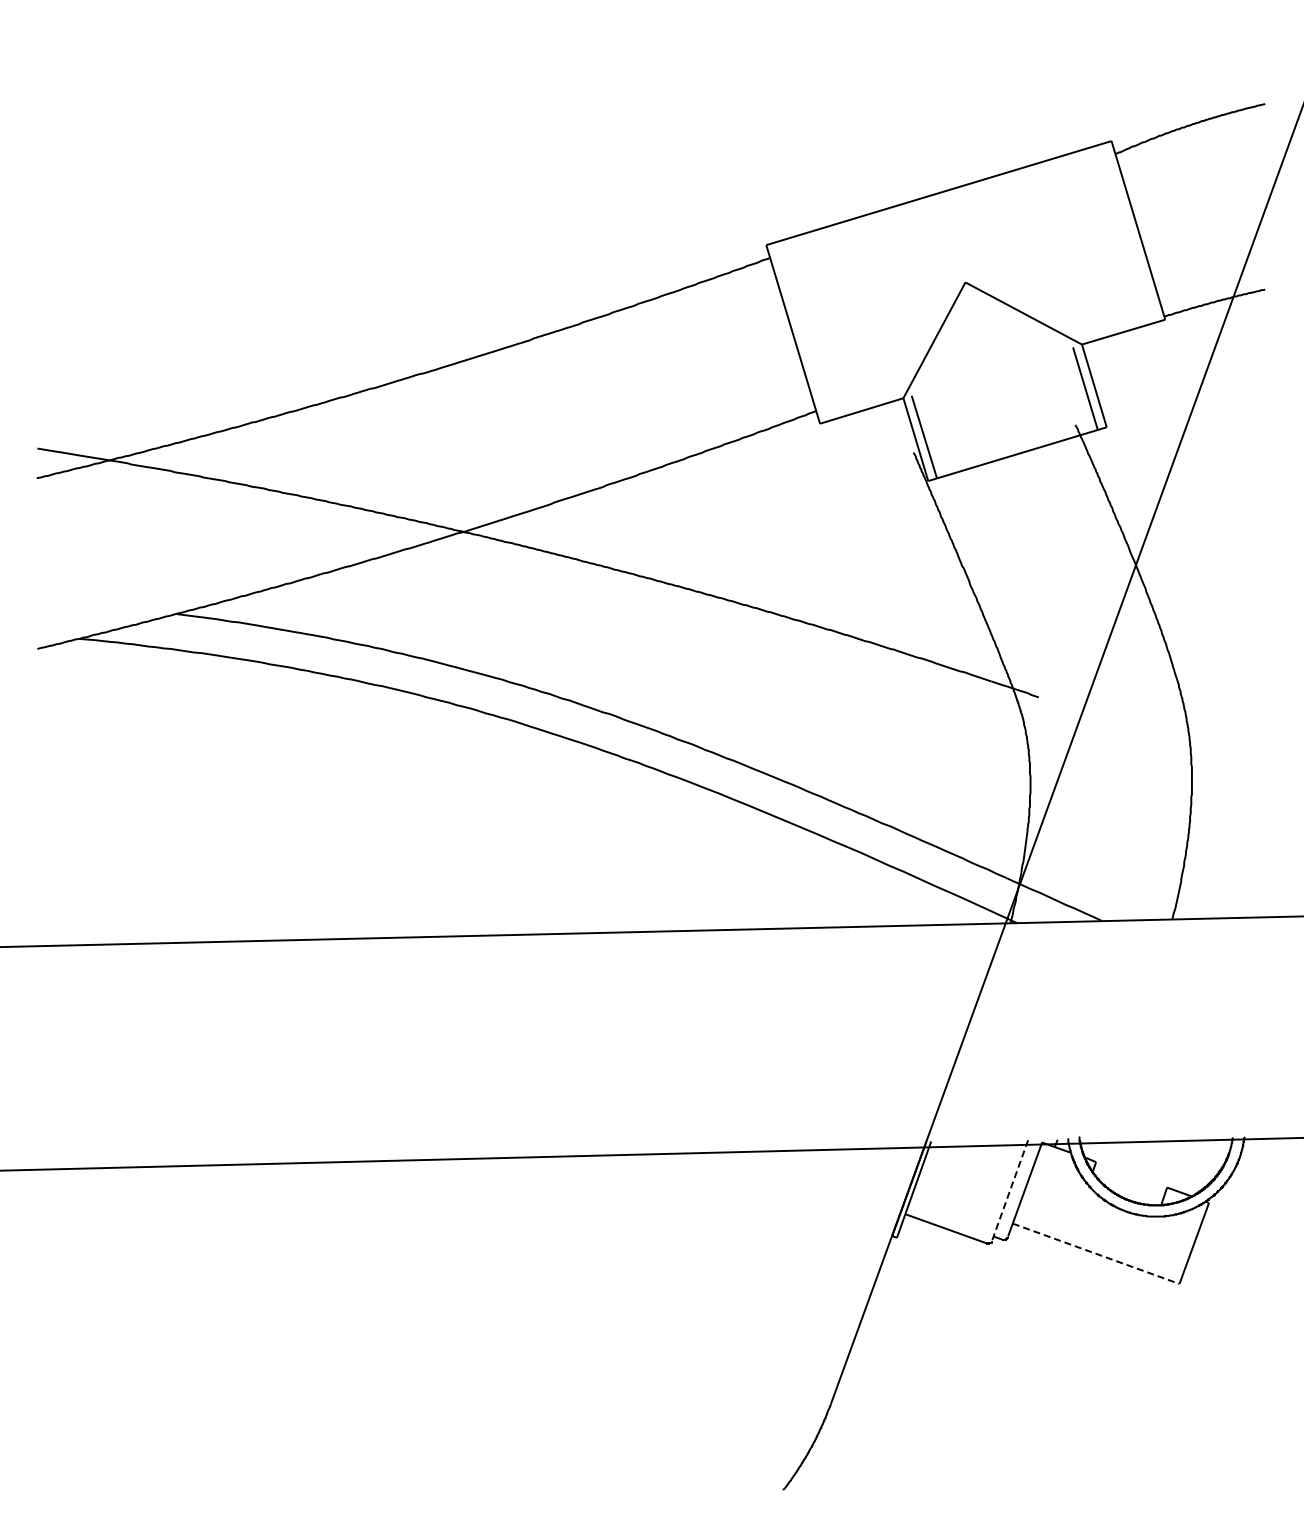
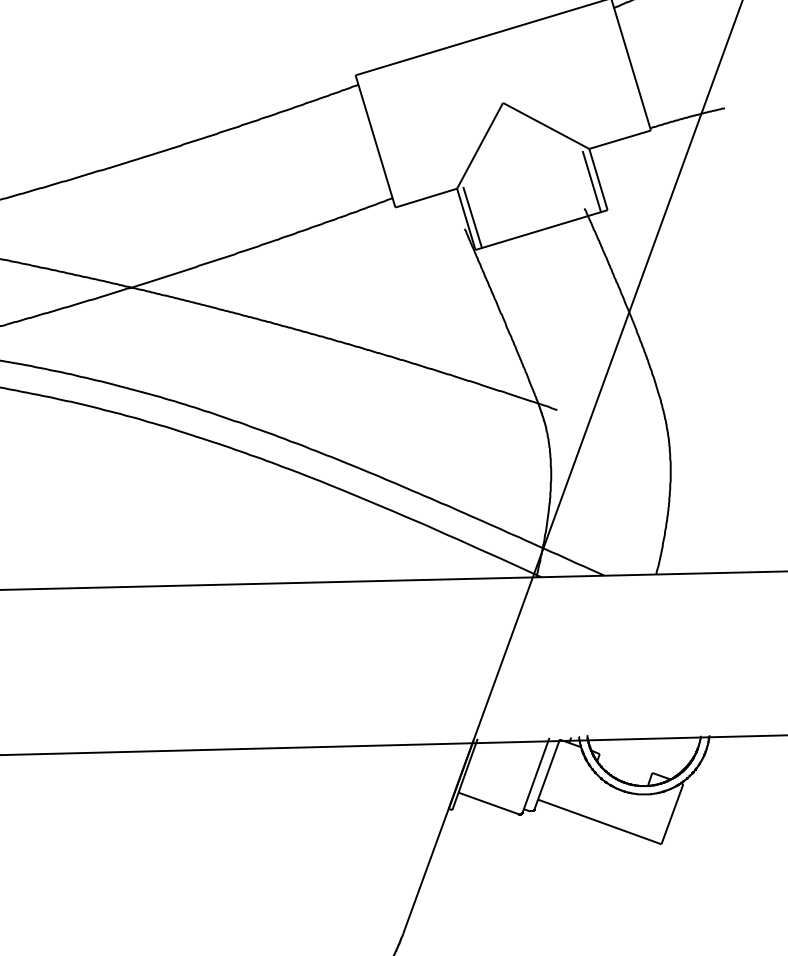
line: (1009, 1190) -> (535, 775), dashed -> solid
line: (1096, 1253) -> (600, 821), dashed -> solid

